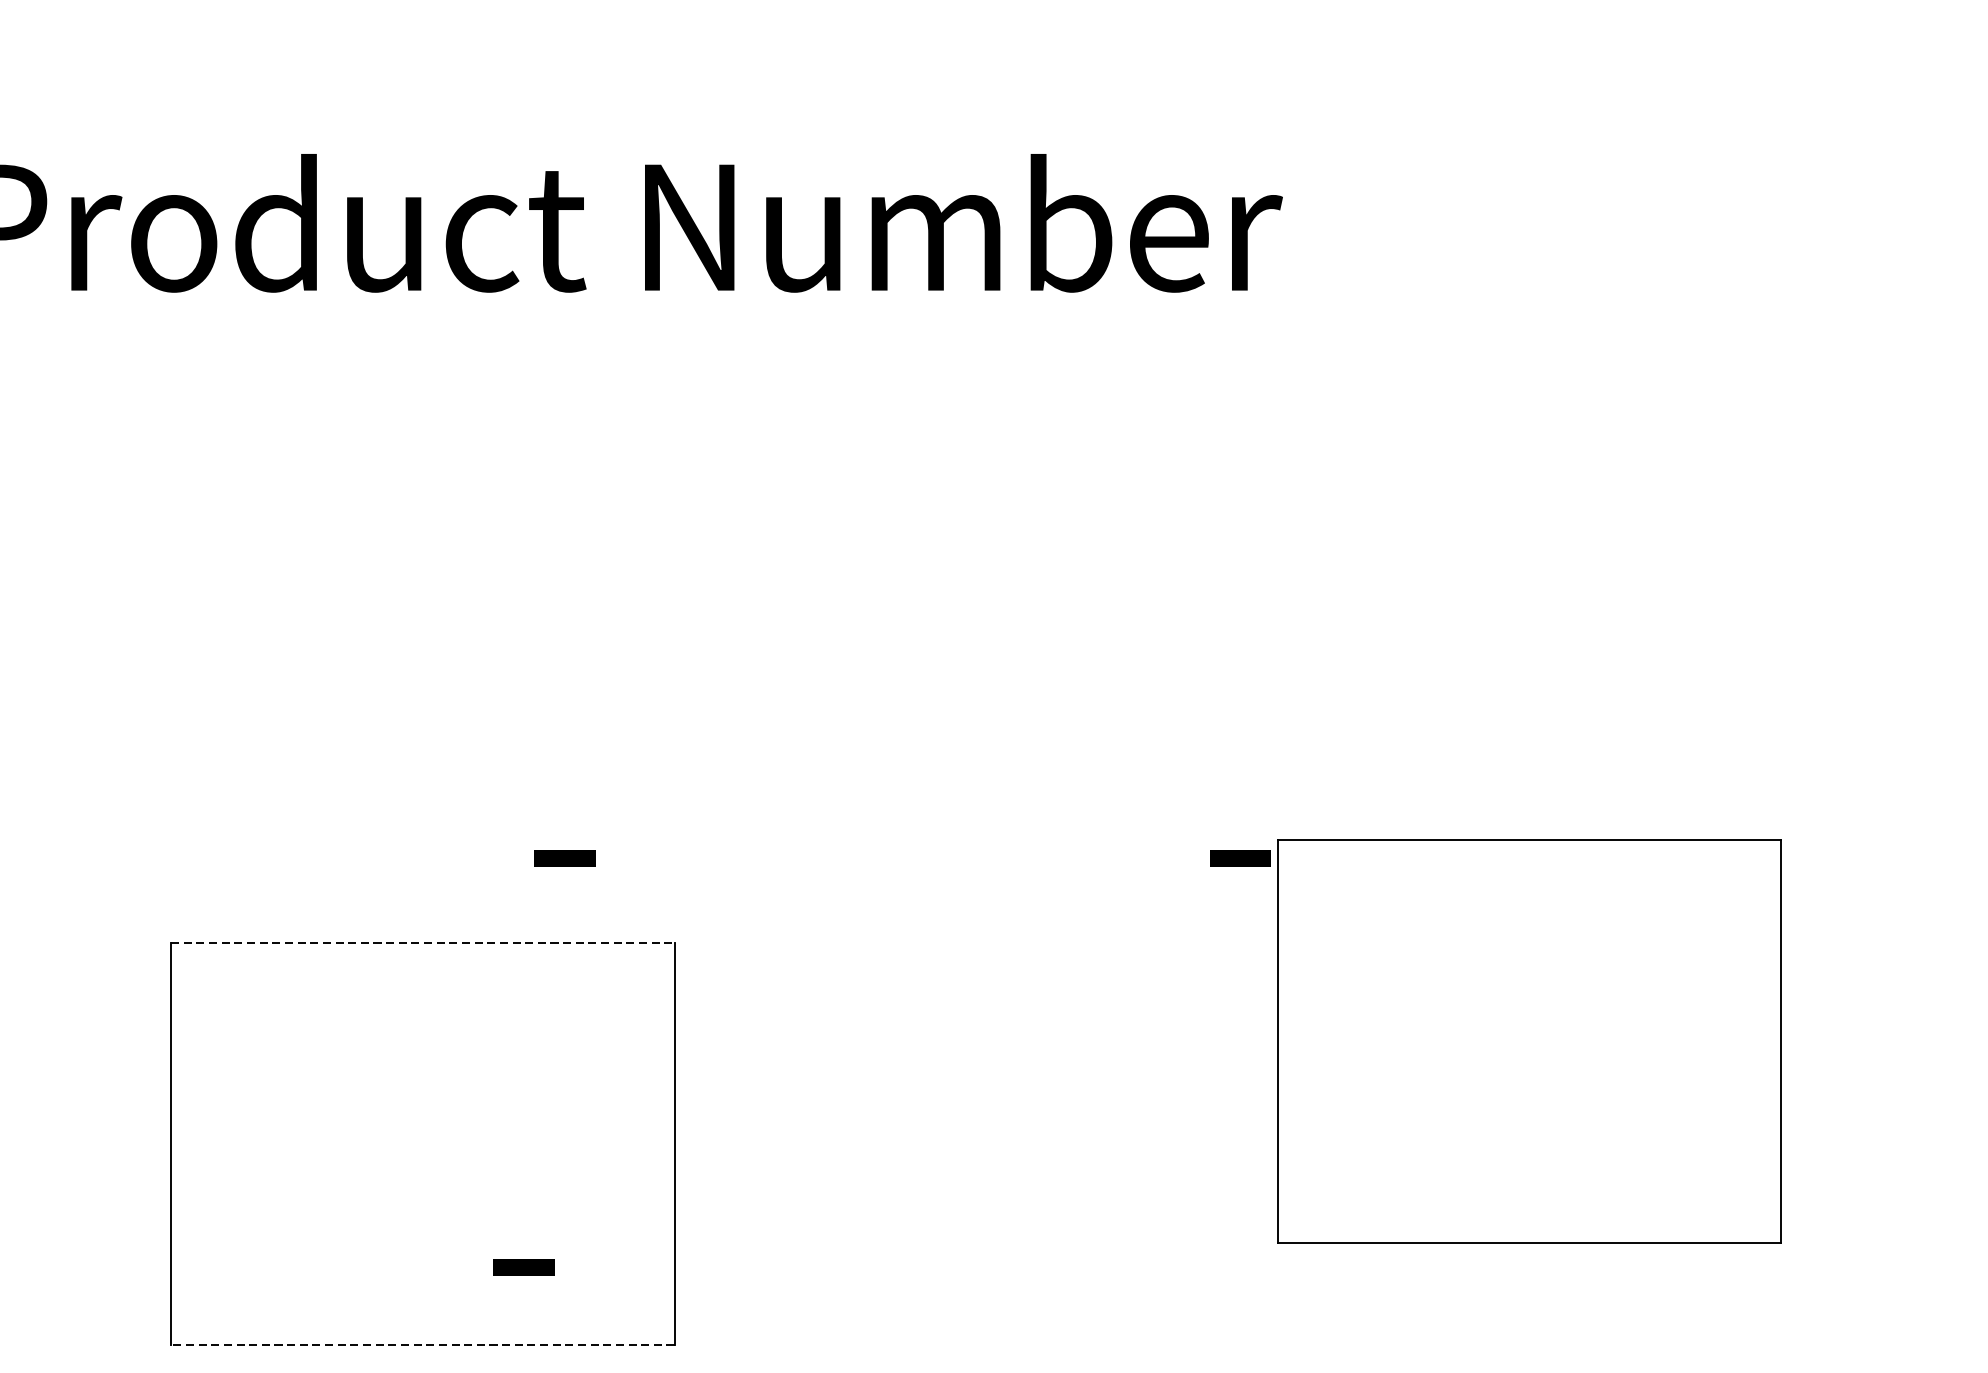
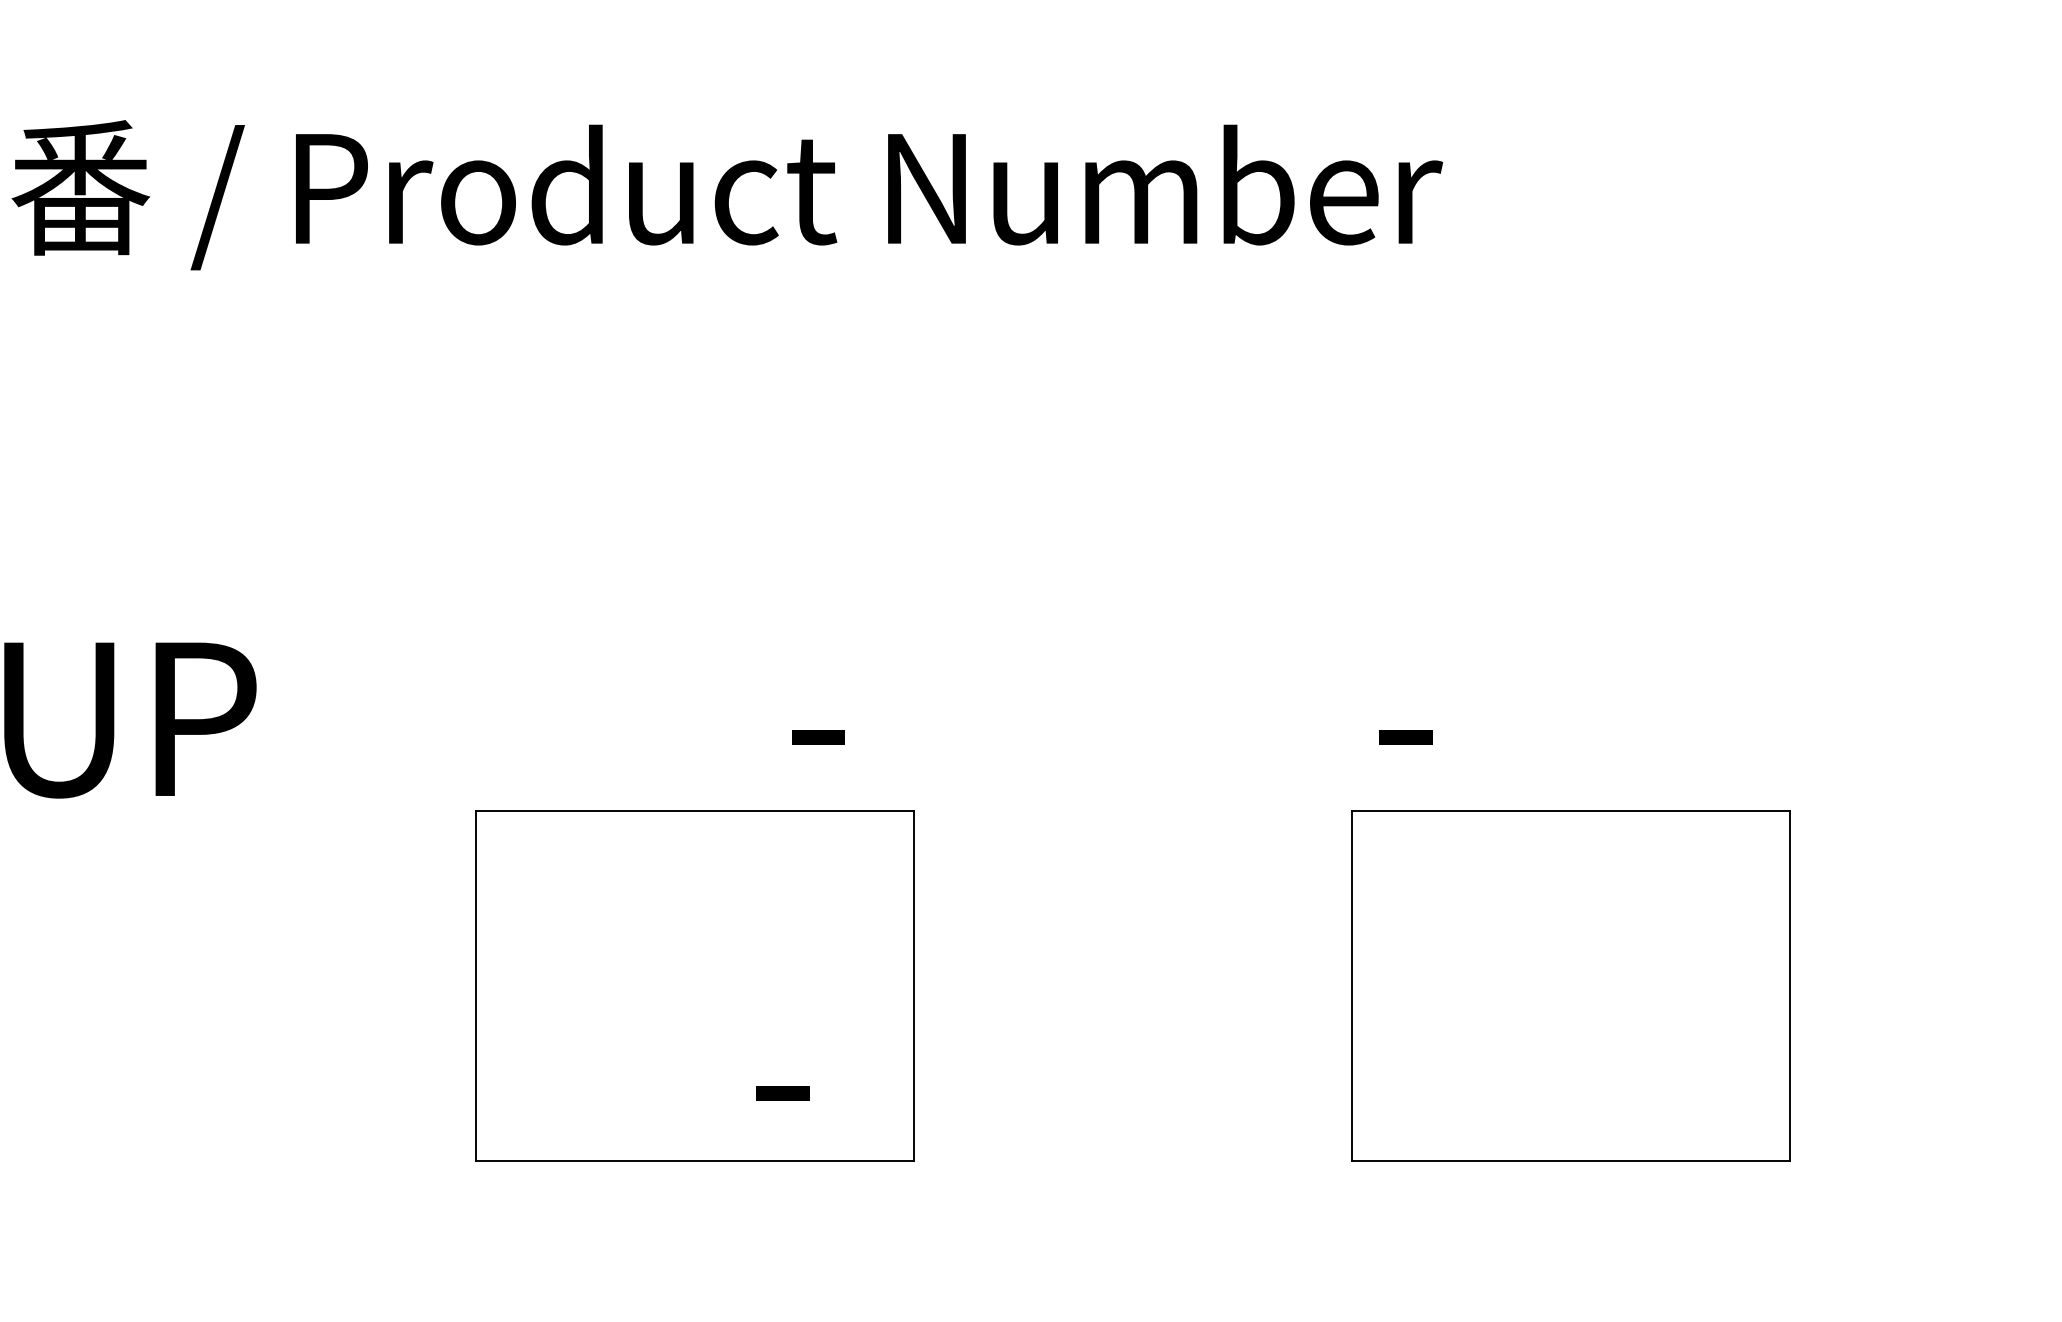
line: (422, 942) -> (694, 810), dashed -> solid
part: (1529, 1041) -> (1570, 985), moved
line: (422, 1345) -> (694, 1161), dashed -> solid

